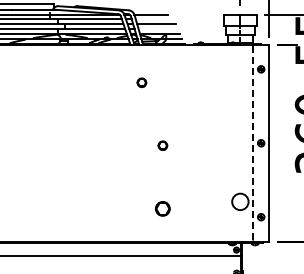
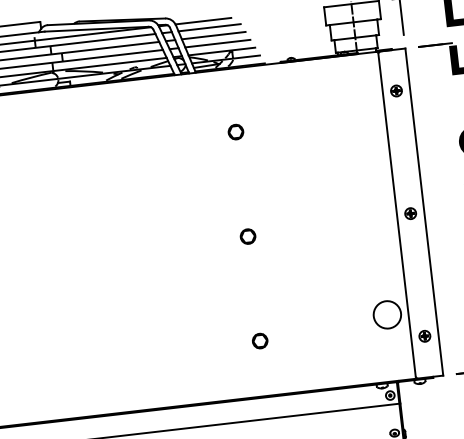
line: (154, 18) -> (209, 27), added
line: (157, 28) -> (216, 43), added
part: (141, 82) -> (235, 131), moved
line: (252, 143) -> (396, 215), dashed -> solid
part: (162, 208) -> (259, 340), size x0.62

